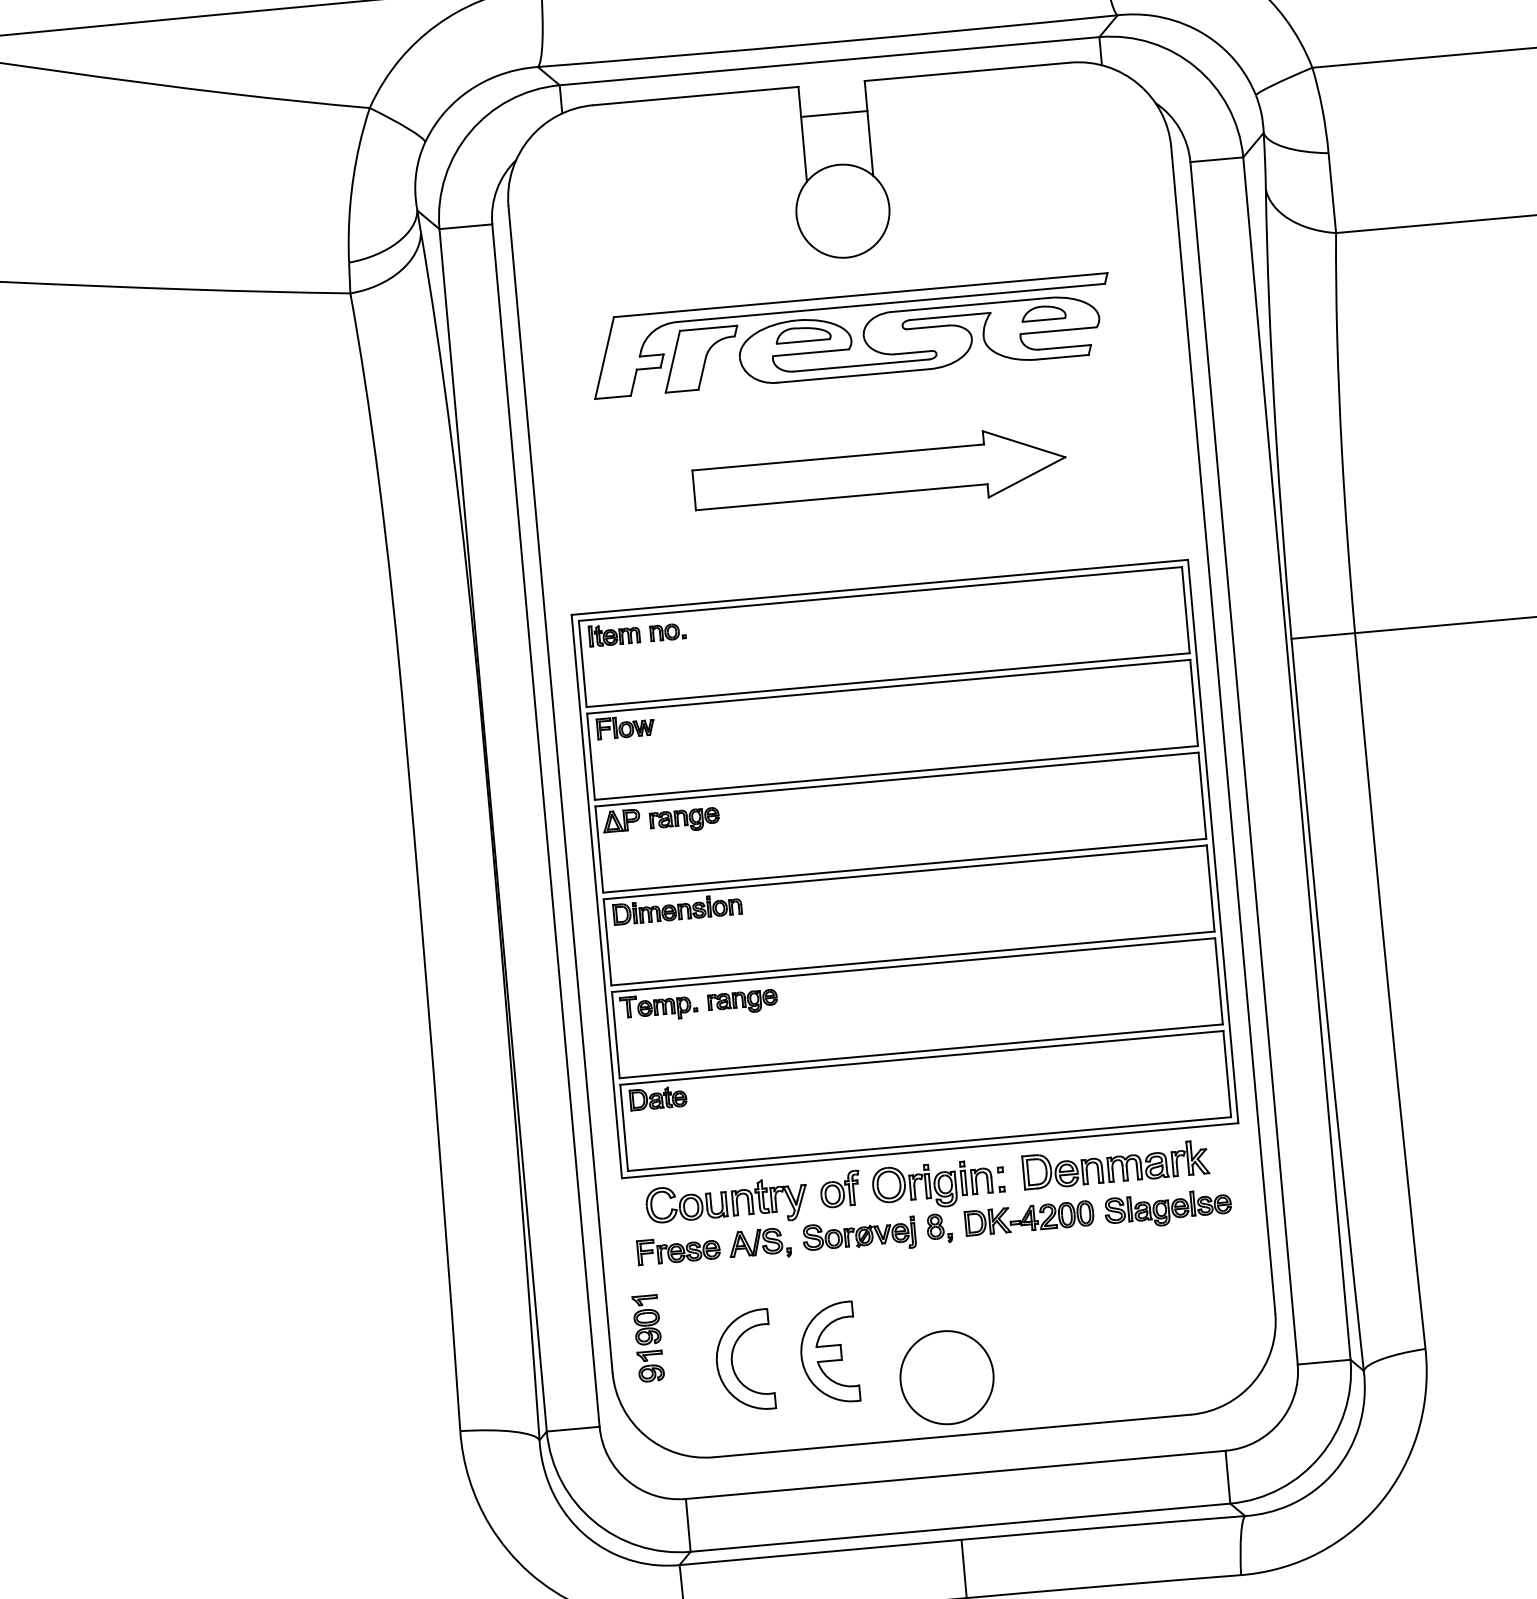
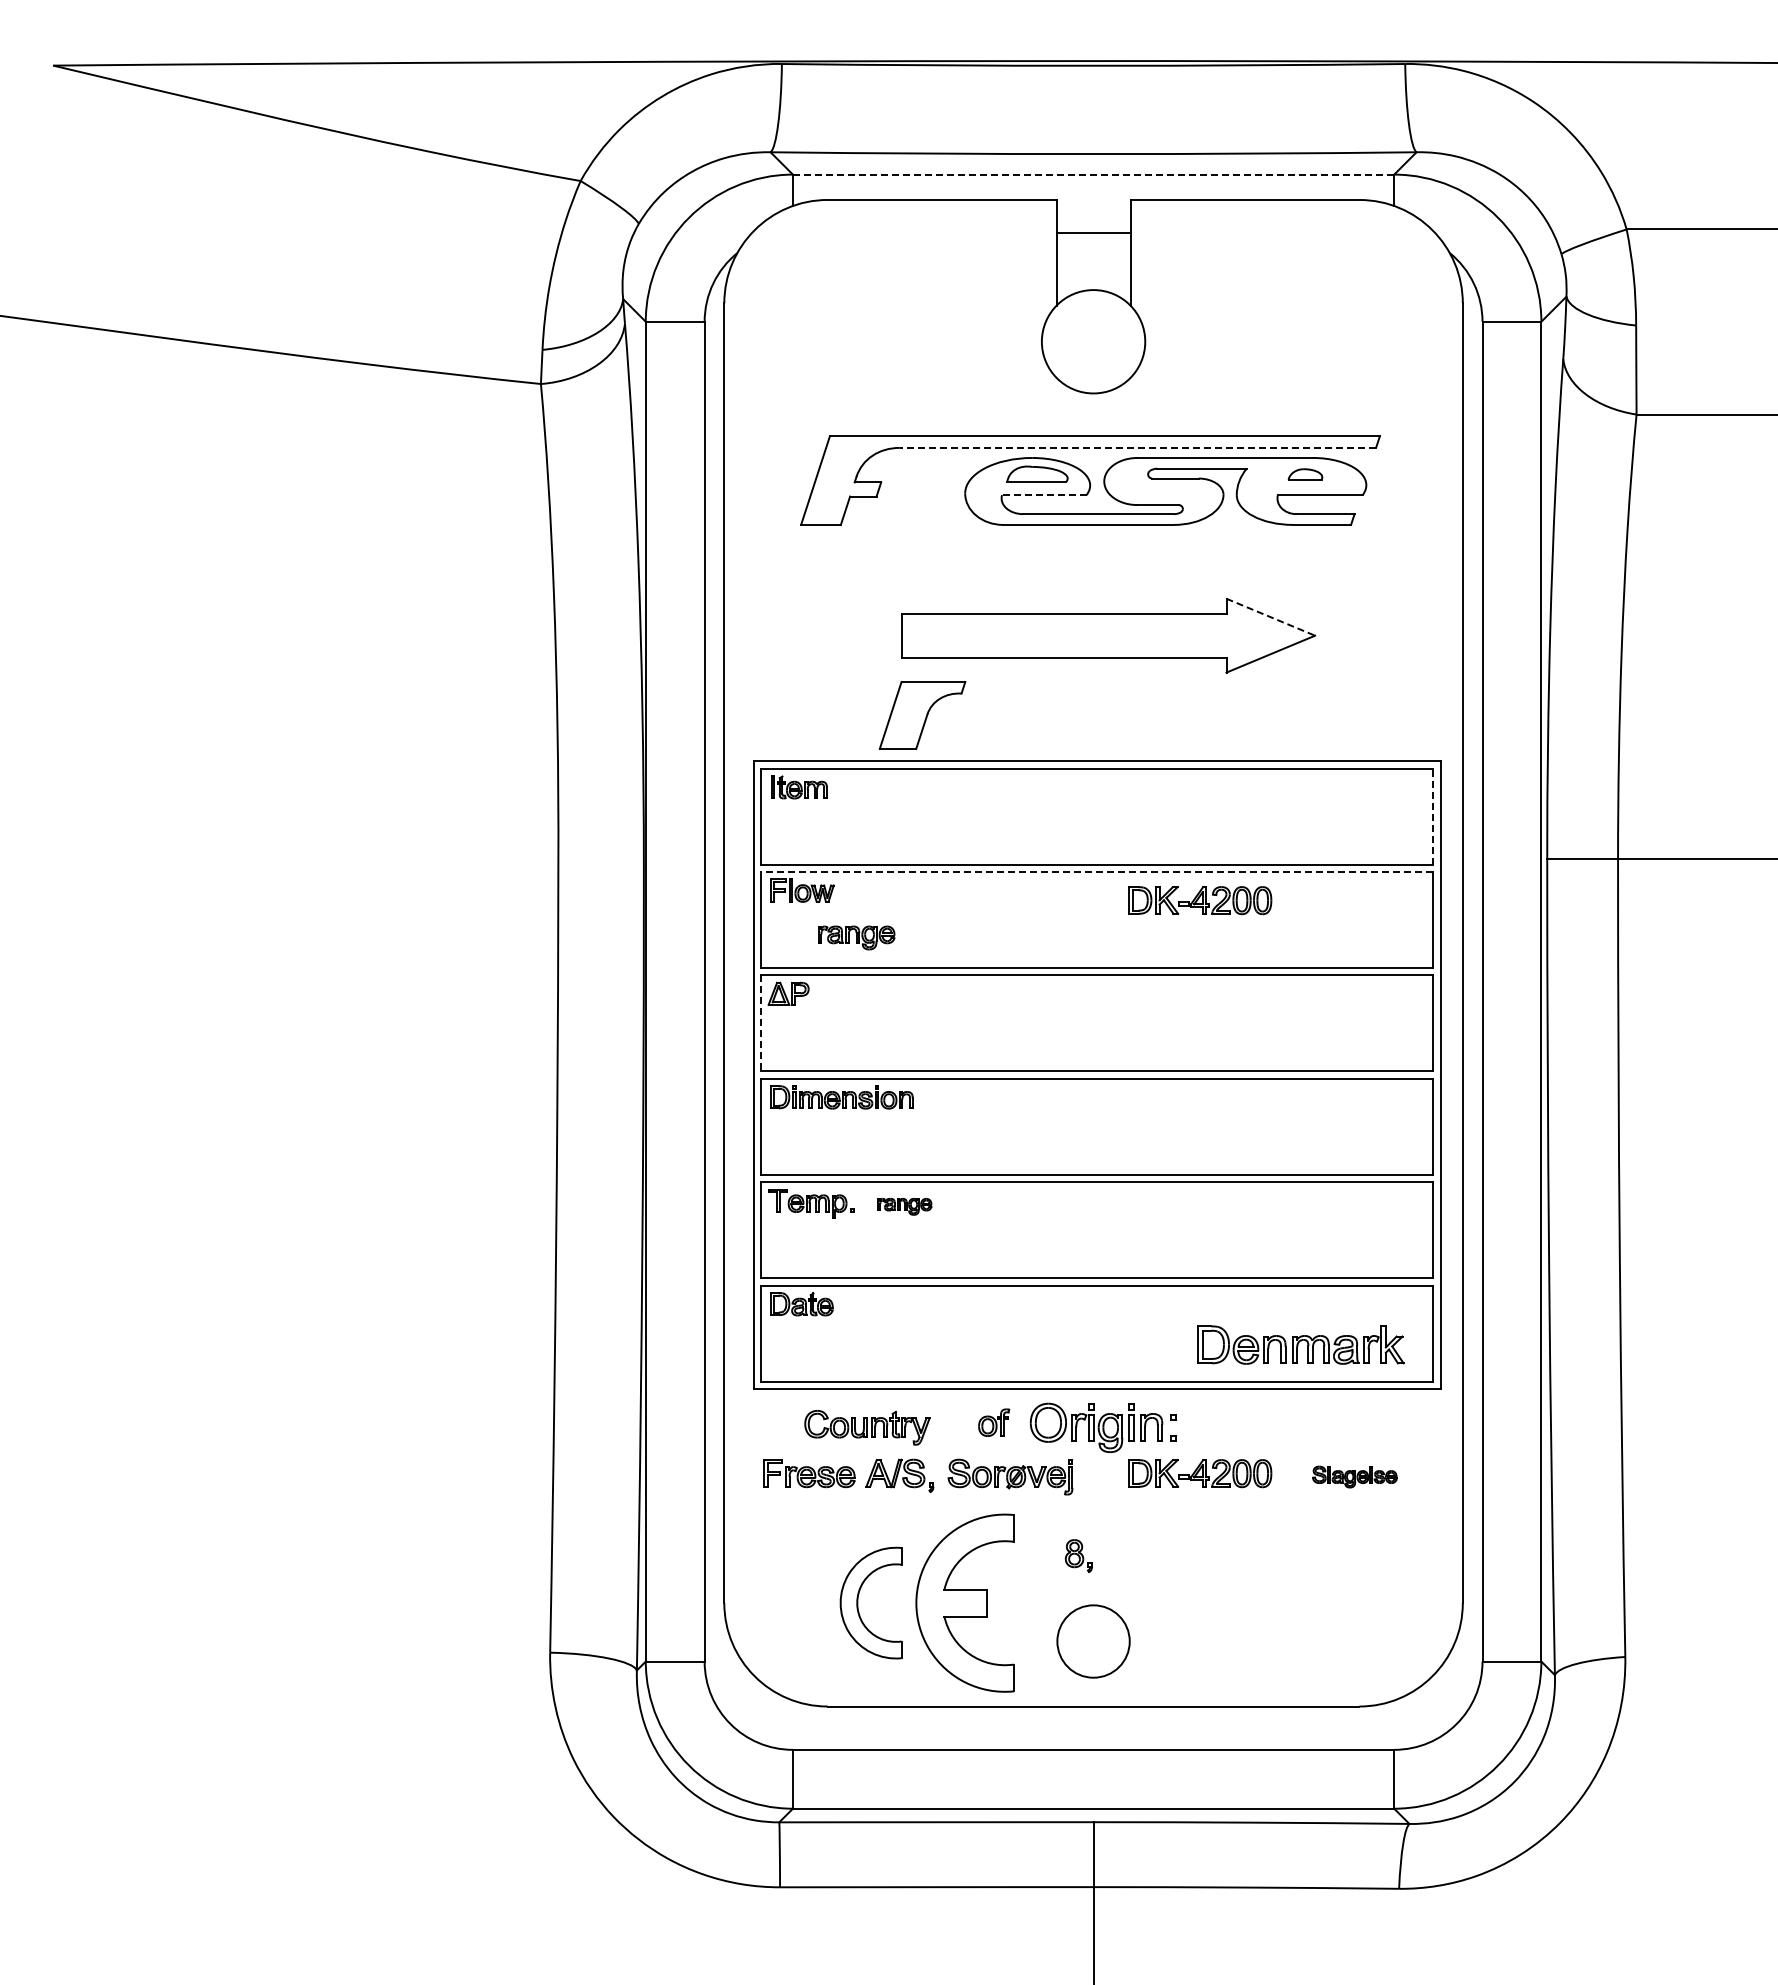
line: (829, 61) -> (1093, 174), solid -> dashed
line: (890, 302) -> (1137, 447), solid -> dashed
part: (1043, 313) -> (1305, 474), size x0.7
line: (810, 353) -> (1043, 495), solid -> dashed
part: (701, 359) -> (922, 715), moved
line: (1024, 444) -> (1271, 617), solid -> dashed
line: (1186, 610) -> (1433, 816), solid -> dashed
part: (667, 631) -> (858, 789), removed
line: (888, 687) -> (1096, 872), solid -> dashed
part: (983, 704) -> (1200, 900), added
part: (684, 820) -> (856, 937), moved
line: (599, 849) -> (761, 1023), solid -> dashed
part: (742, 1002) -> (904, 1206), size x0.7
part: (1115, 1164) -> (1300, 1344), moved
part: (839, 1189) -> (993, 1422), size x0.7
part: (727, 1203) -> (867, 1427), size x0.7
part: (1168, 1208) -> (1354, 1476), size x0.6
part: (939, 1229) -> (1078, 1556), moved
part: (648, 1339) -> (767, 1569), removed
part: (829, 1352) -> (965, 1602), size x1.6
circle: (947, 1377) -> (1093, 1641), size x0.7

